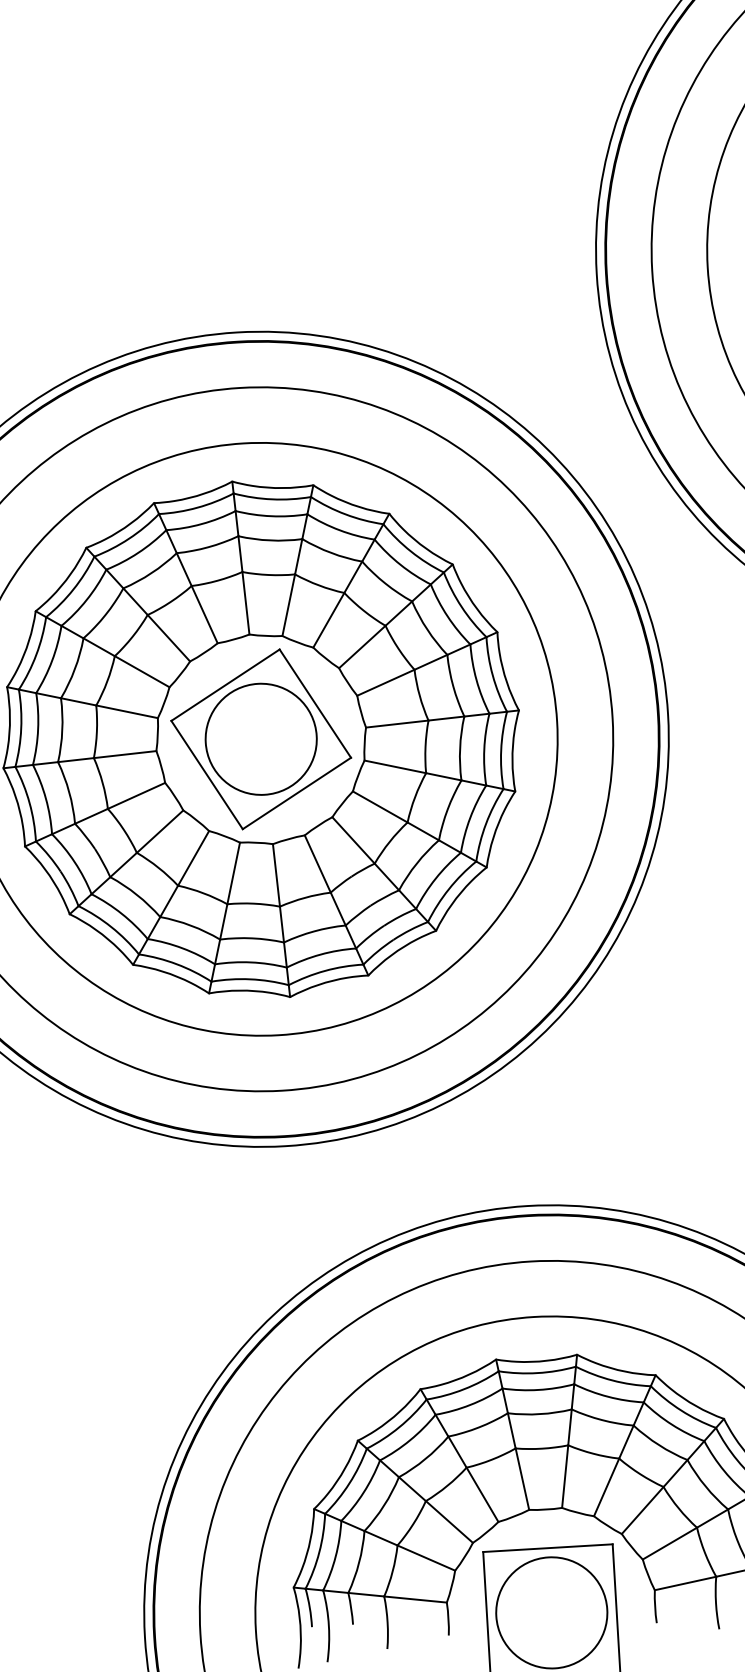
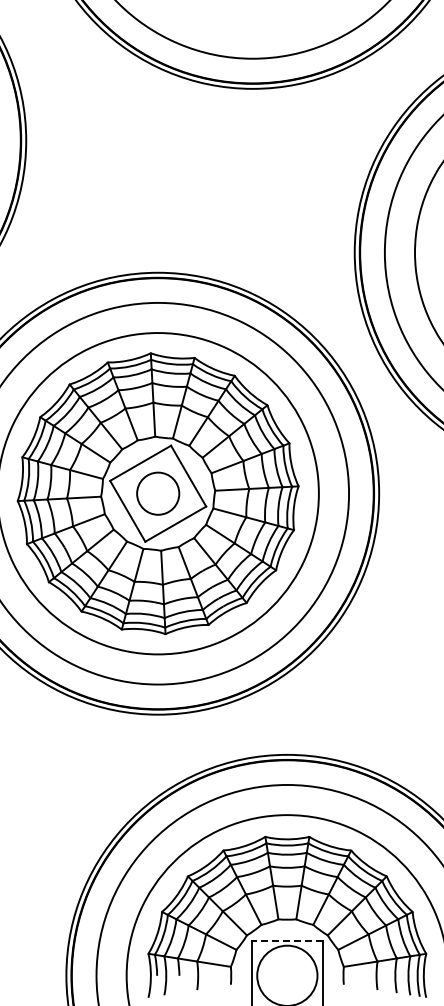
circle: (261, 738) -> (158, 493), size x0.7
line: (546, 1547) -> (286, 940), solid -> dashed

